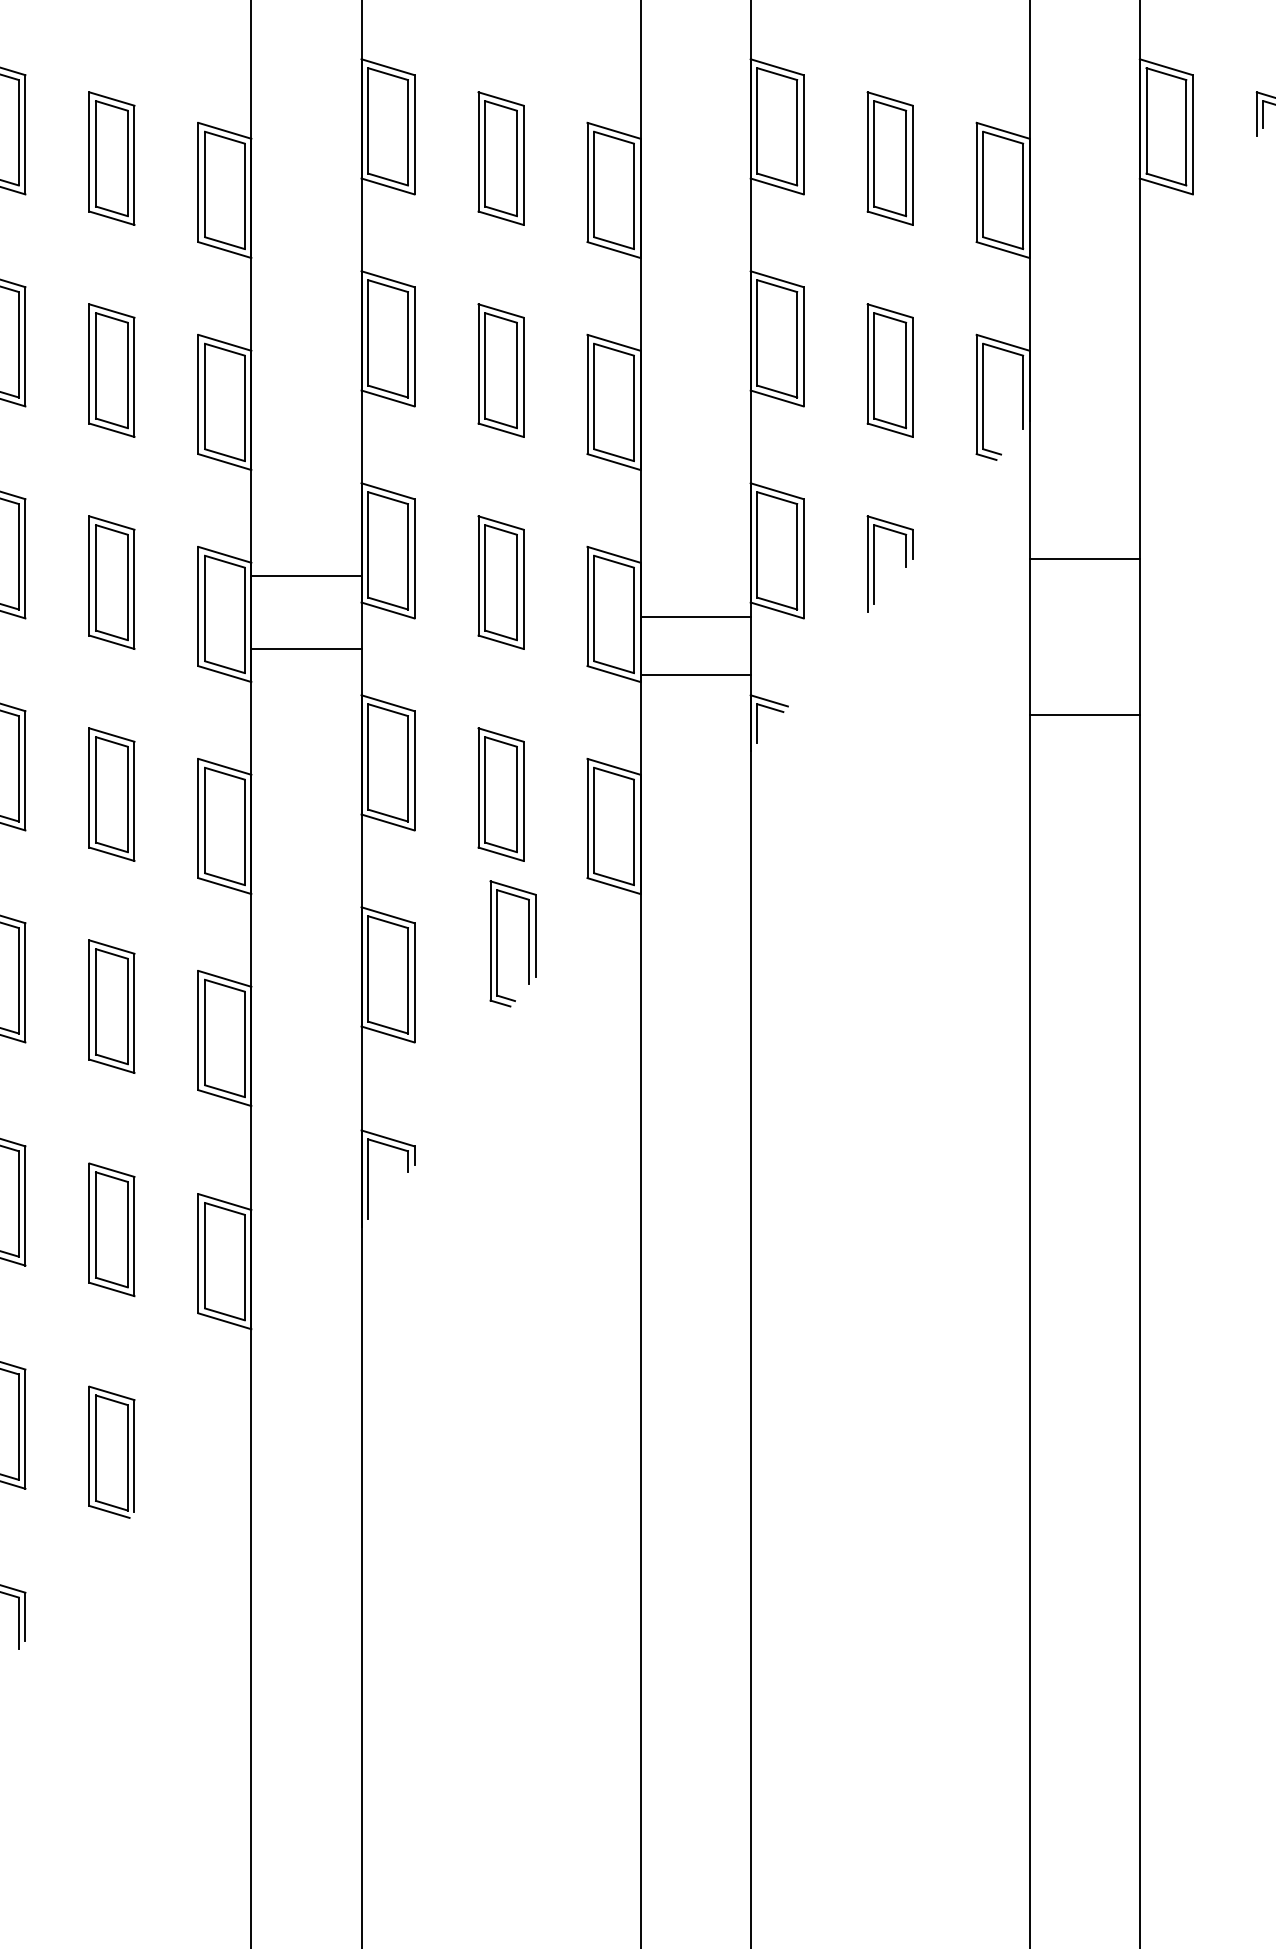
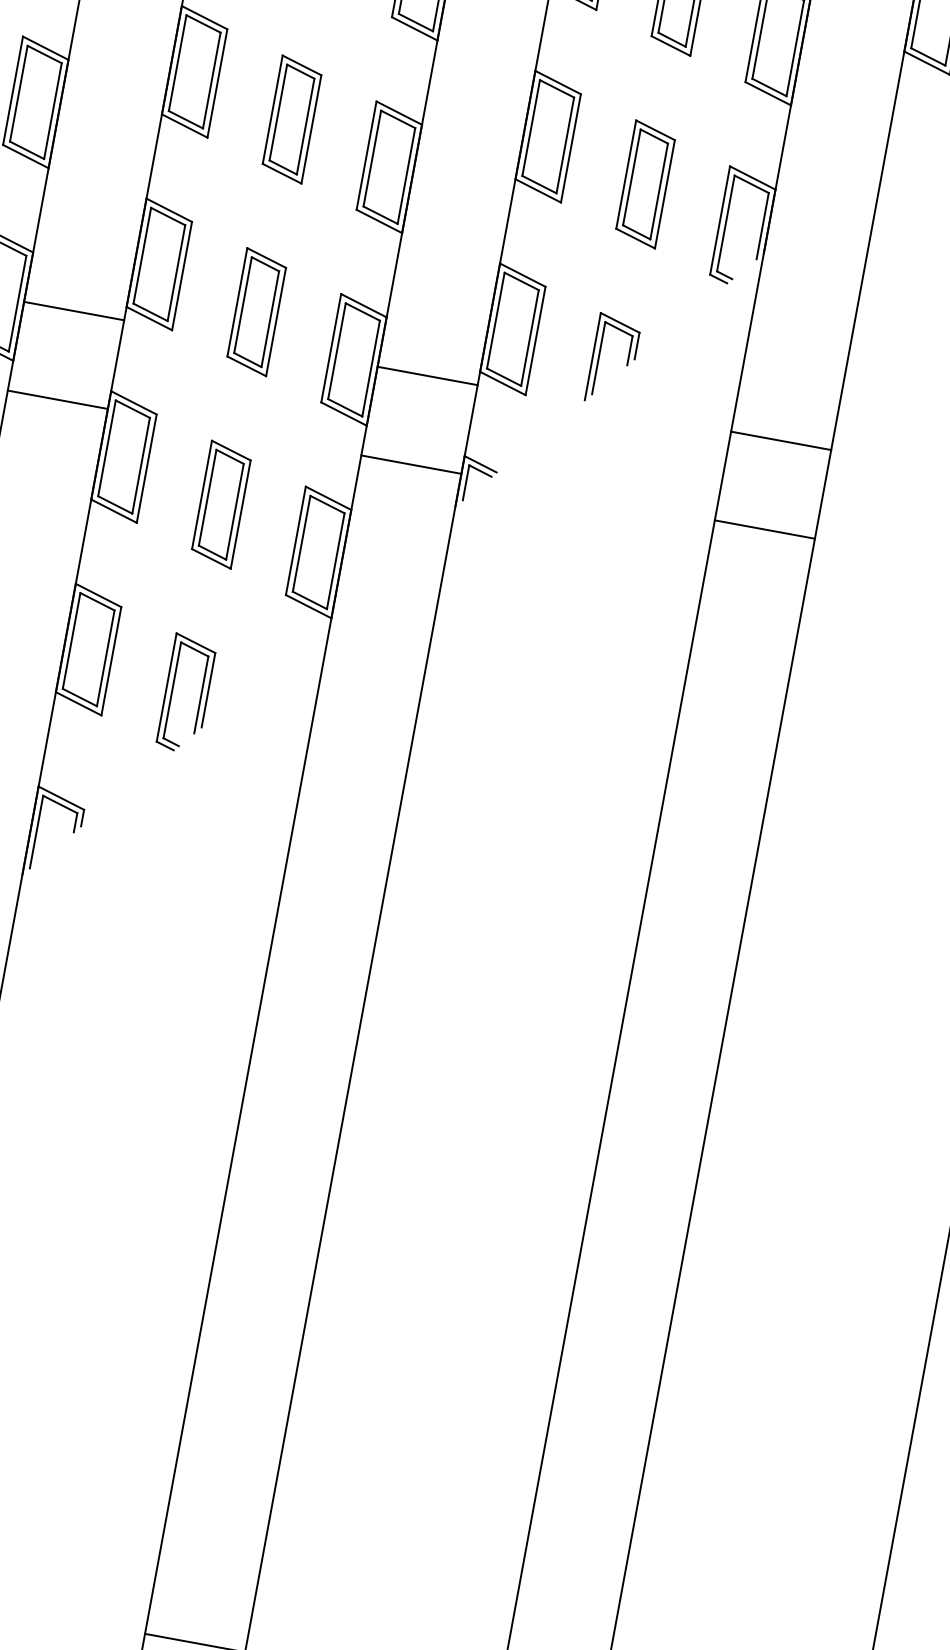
line: (1084, 559) -> (780, 441), moved
line: (306, 576) -> (74, 311), moved
line: (306, 648) -> (57, 399), moved
line: (695, 674) -> (411, 464), moved
part: (497, 943) -> (172, 690), moved

